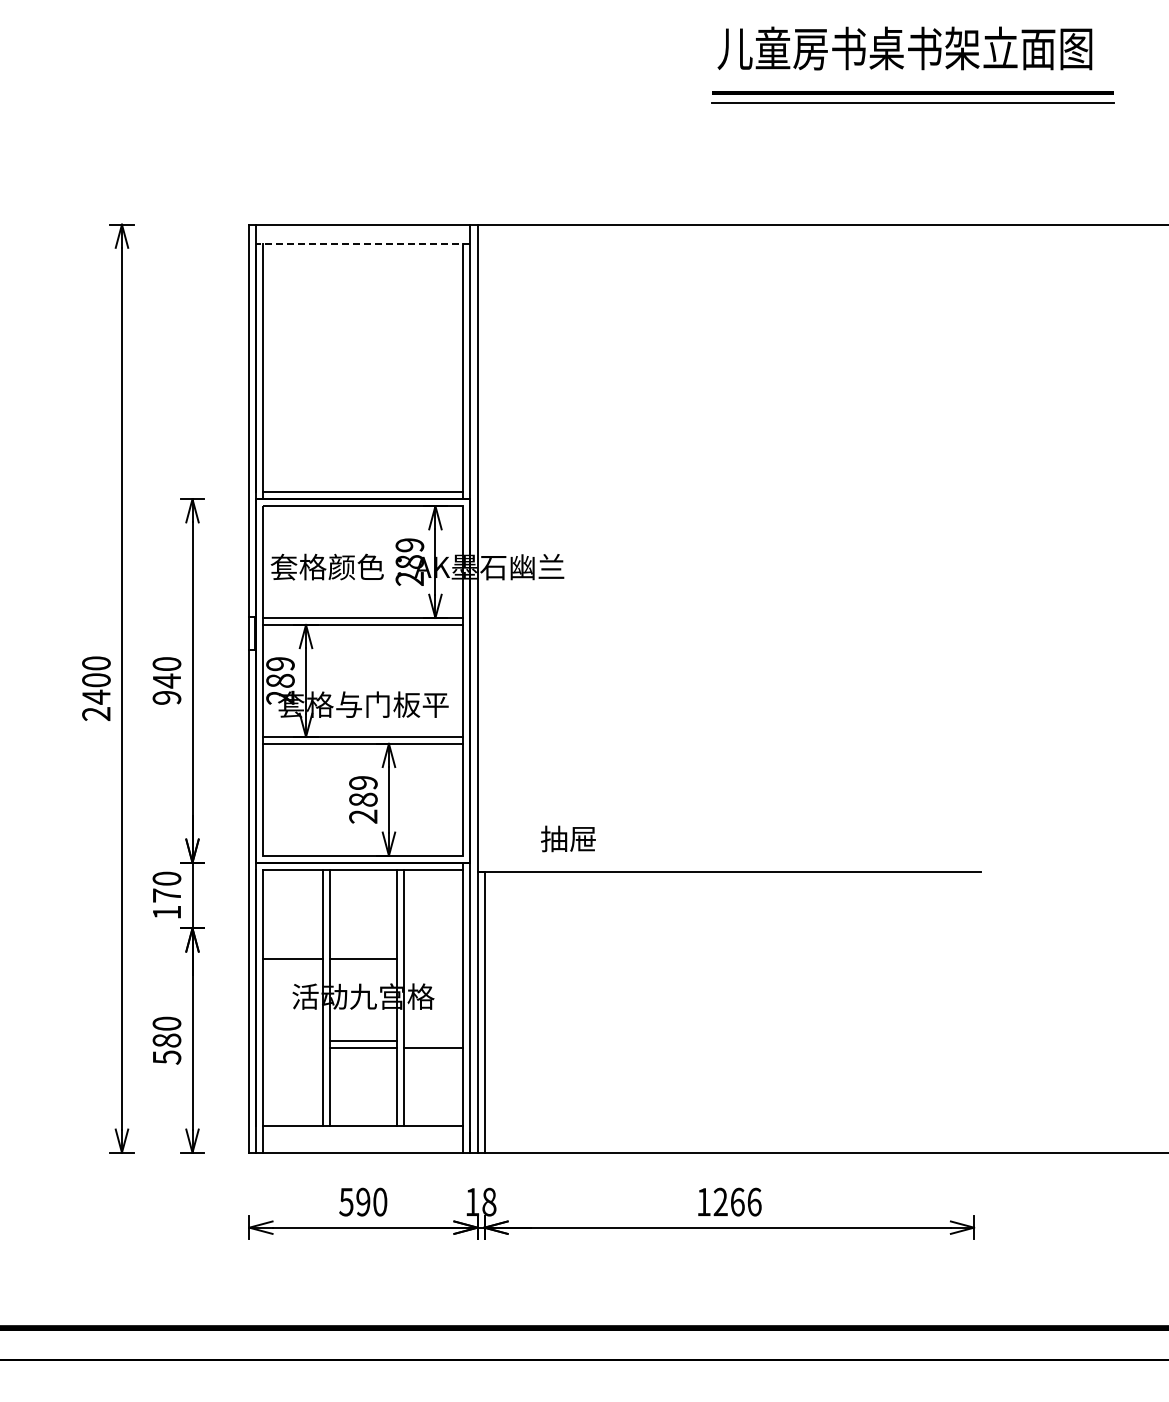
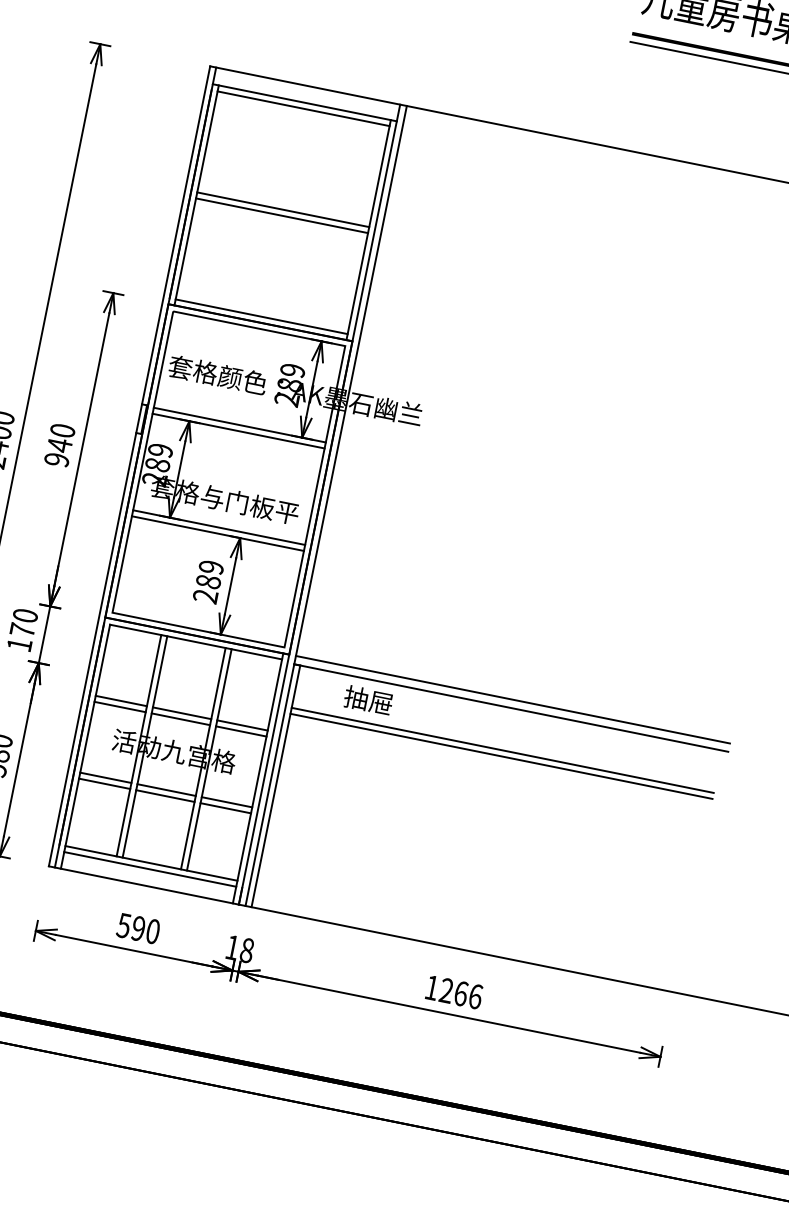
line: (363, 244) -> (305, 103), dashed -> solid
line: (362, 250) -> (303, 108), added
line: (362, 368) -> (282, 209), added
line: (362, 375) -> (281, 216), added
text: (568, 838) -> (368, 700), moved
line: (729, 862) -> (513, 699), added
line: (729, 921) -> (502, 750), added
line: (729, 928) -> (501, 756), added
line: (292, 952) -> (120, 701), added
line: (363, 952) -> (182, 713), added
line: (433, 952) -> (242, 725), added
line: (433, 959) -> (241, 731), added
line: (292, 1041) -> (105, 777), added
line: (433, 1041) -> (226, 802), added
line: (292, 1048) -> (104, 783), added
line: (362, 1133) -> (149, 869), added

